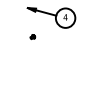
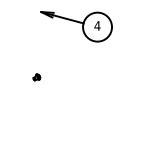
part: (32, 36) -> (36, 76), moved

